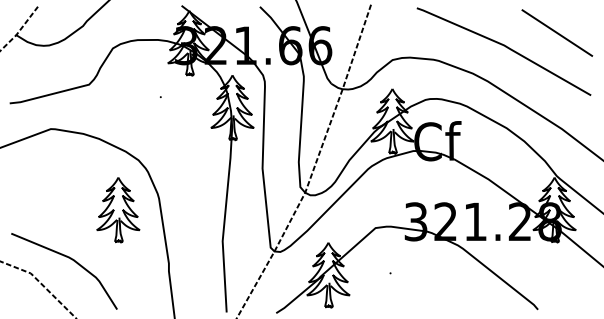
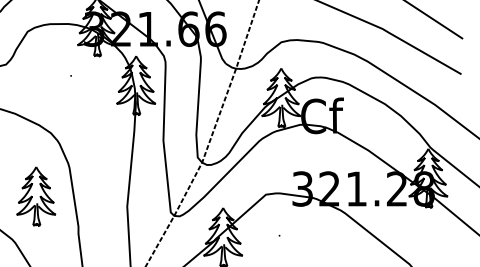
part: (118, 210) -> (36, 196), moved

